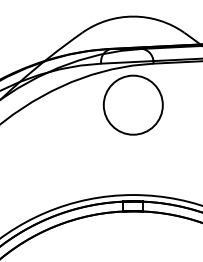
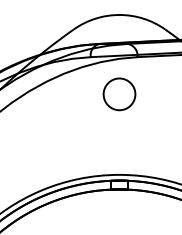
circle: (133, 104) -> (119, 93), size x0.6

